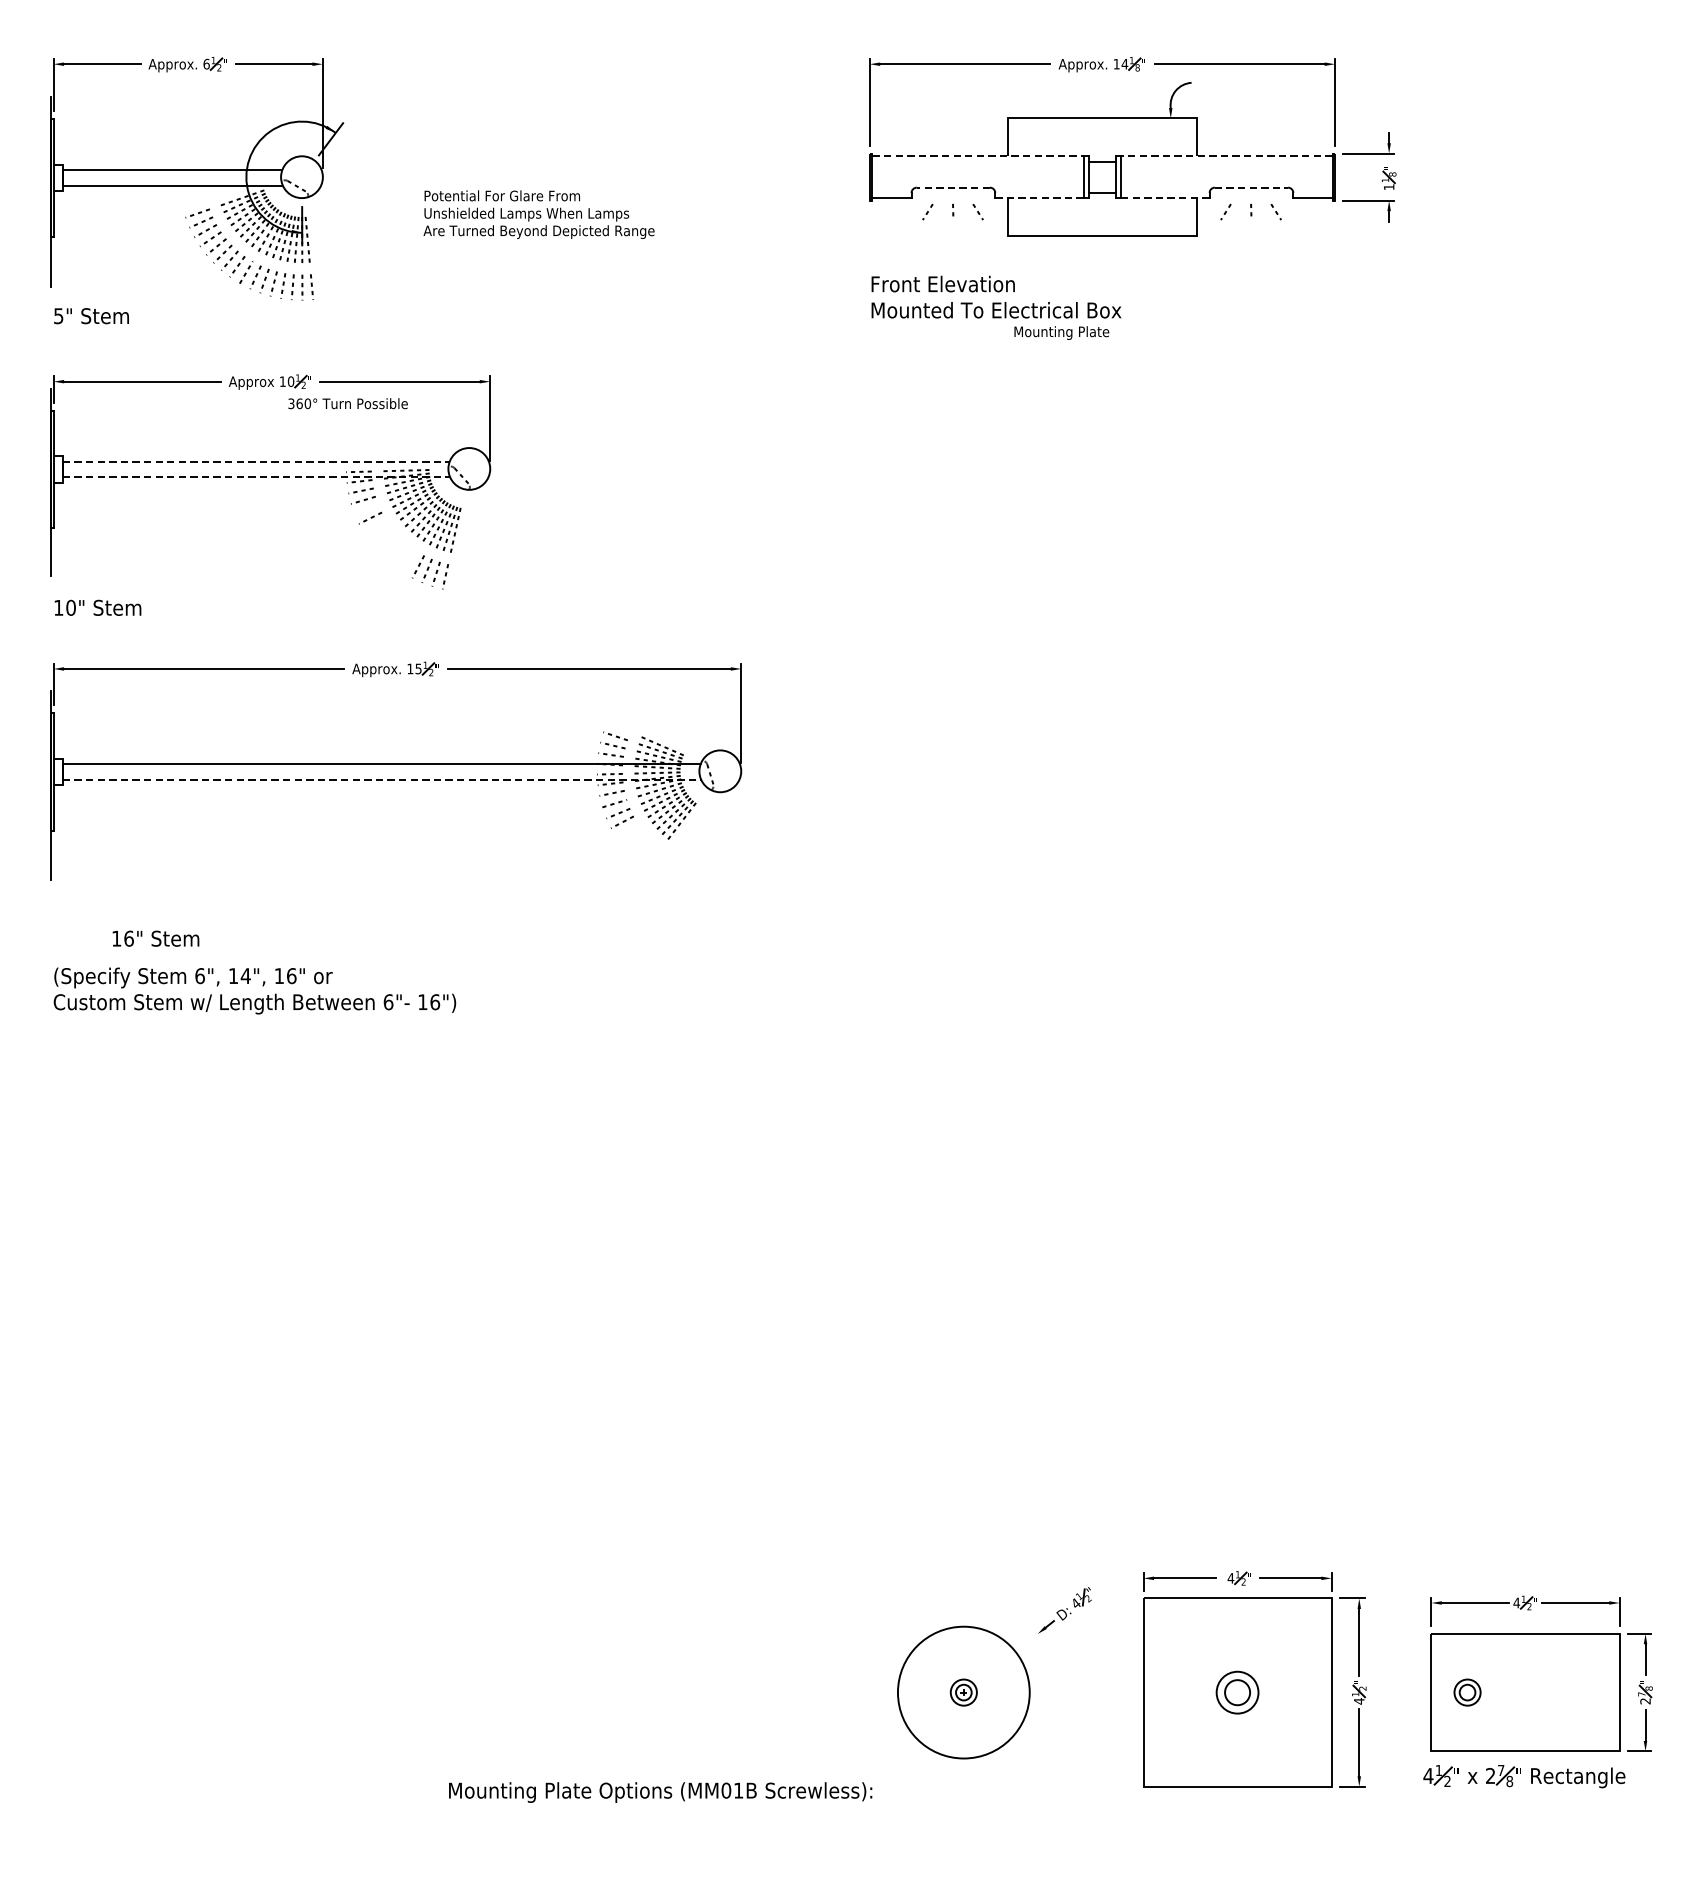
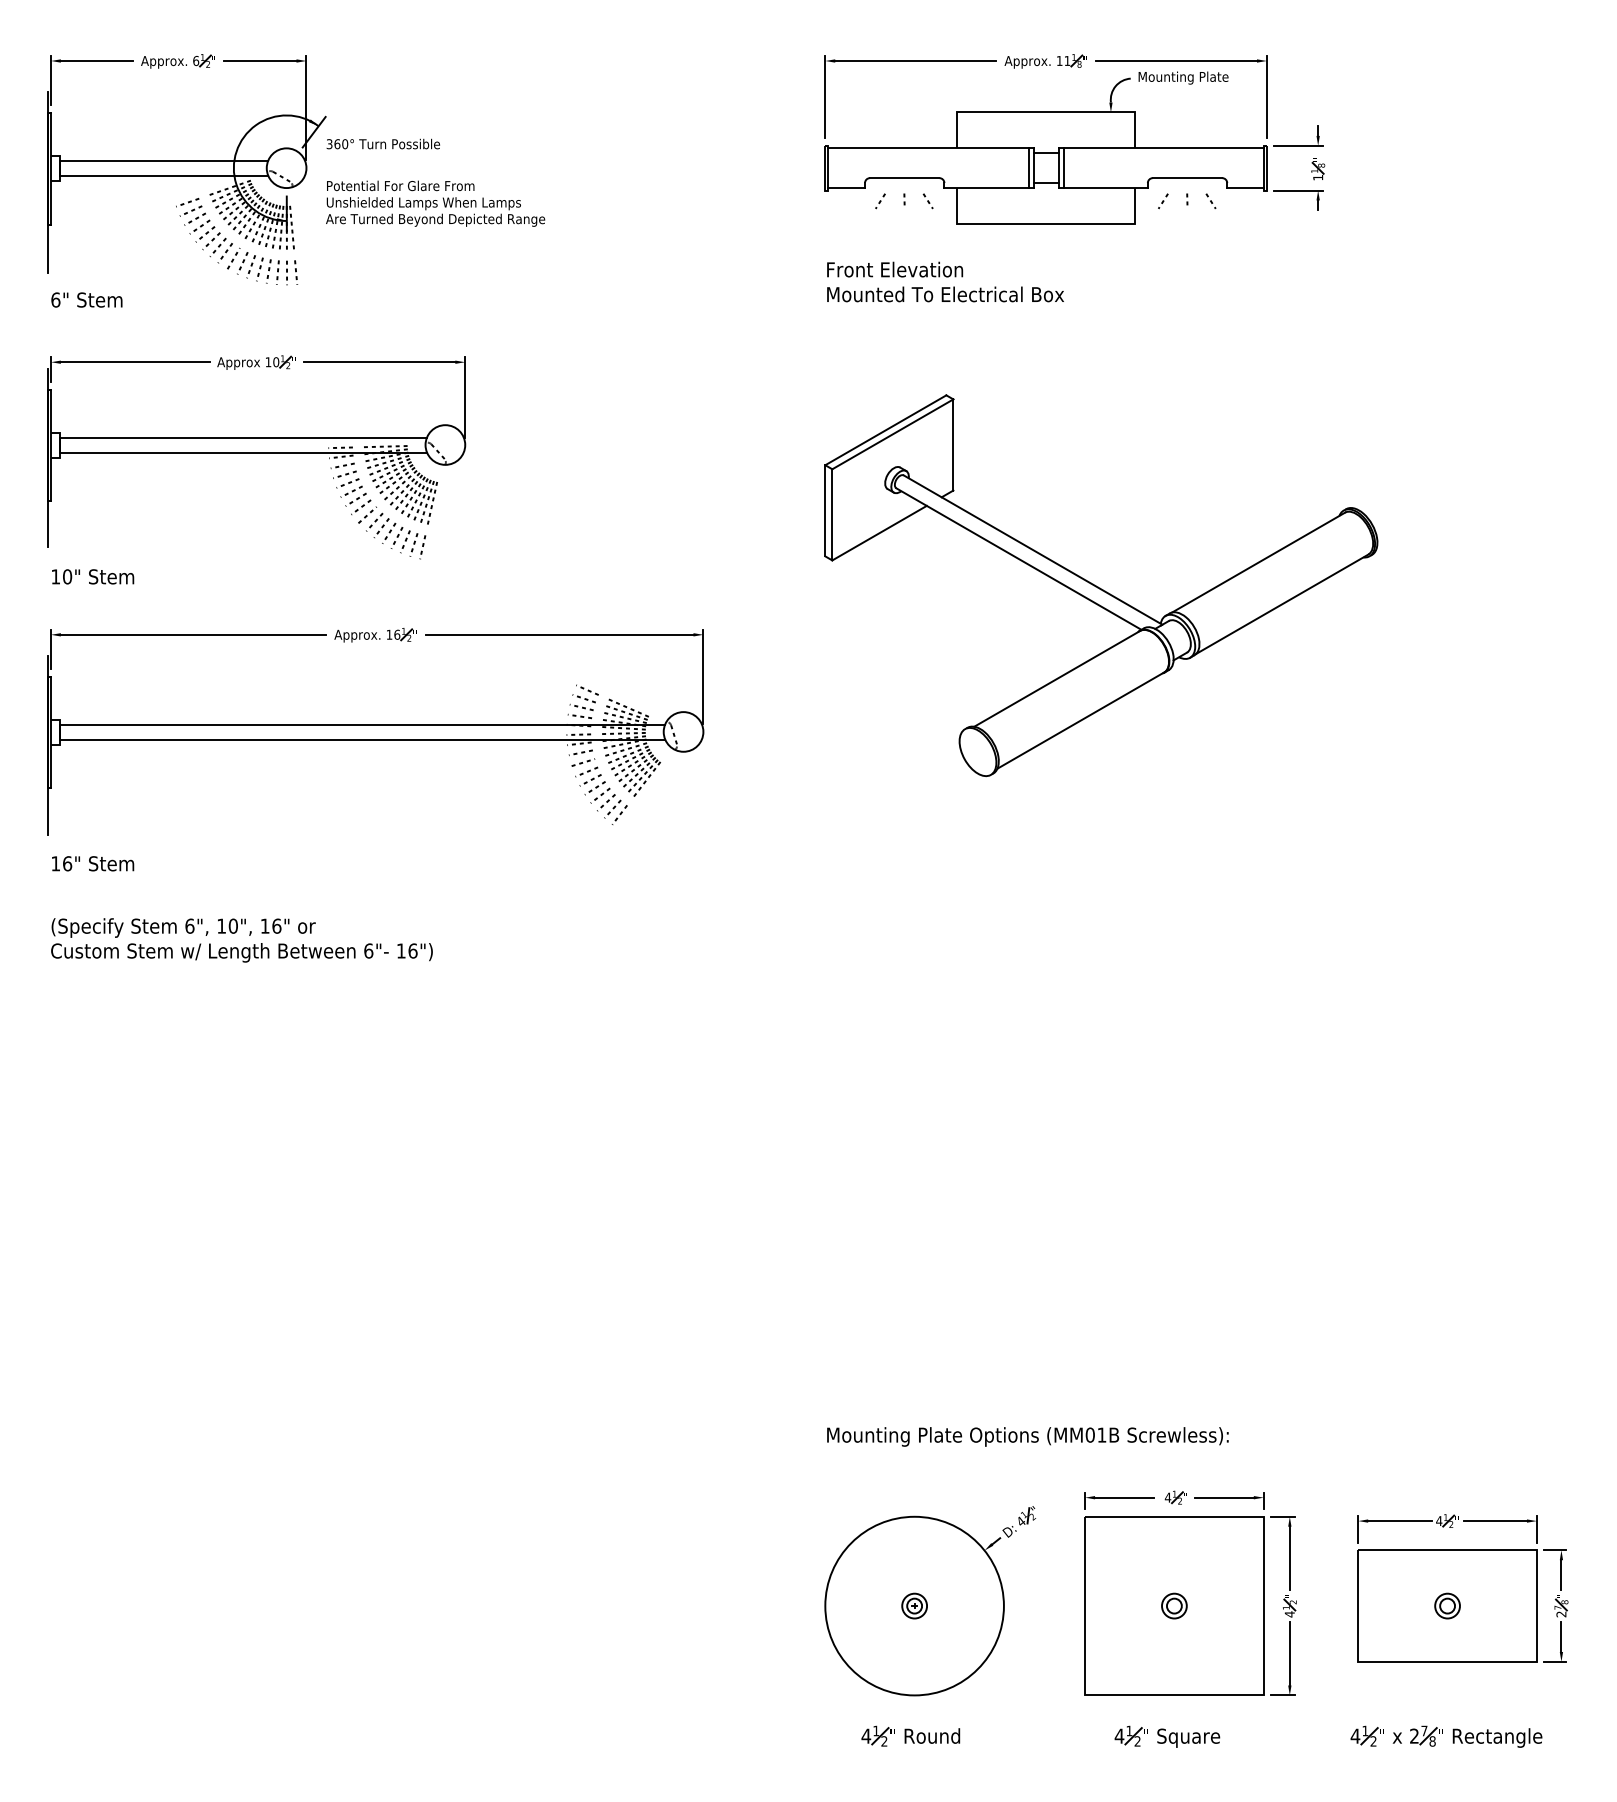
text: (1124, 63) -> (1067, 60), 14 -> 11
line: (978, 156) -> (928, 148), dashed -> solid
line: (1226, 156) -> (1163, 148), dashed -> solid
line: (953, 188) -> (904, 178), dashed -> solid
line: (1251, 188) -> (1187, 178), dashed -> solid
line: (1040, 198) -> (987, 188), dashed -> solid
line: (1165, 198) -> (1105, 188), dashed -> solid
text: (538, 214) -> (435, 203), moved
text: (58, 315) -> (55, 299), 5" -> 6"
text: (1061, 332) -> (1183, 77), moved
text: (347, 403) -> (382, 143), moved
line: (256, 462) -> (243, 438), dashed -> solid
line: (256, 476) -> (243, 452), dashed -> solid
line: (366, 508) -> (347, 482), added
line: (374, 526) -> (355, 499), added
line: (380, 534) -> (361, 507), added
line: (387, 542) -> (367, 514), added
line: (394, 550) -> (374, 522), added
line: (401, 555) -> (381, 527), added
line: (409, 562) -> (388, 533), added
part: (1160, 616) -> (1101, 585), added
text: (418, 668) -> (397, 634), 15 -> 16
line: (619, 727) -> (587, 690), added
line: (381, 779) -> (362, 739), dashed -> solid
line: (626, 829) -> (594, 787), added
line: (632, 838) -> (600, 795), added
line: (639, 845) -> (606, 802), added
line: (645, 853) -> (612, 809), added
line: (652, 858) -> (619, 814), added
text: (156, 938) -> (93, 863), moved
text: (246, 975) -> (233, 925), 14", -> 10",
circle: (963, 1691) -> (914, 1605), size x1.43
part: (1237, 1691) -> (1174, 1605), size x0.62
part: (1467, 1691) -> (1447, 1605), moved
part: (1524, 1776) -> (1446, 1736), moved
text: (660, 1792) -> (1027, 1436), moved
part: (959, 1828) -> (910, 1735), added
part: (1230, 1830) -> (1167, 1736), added

